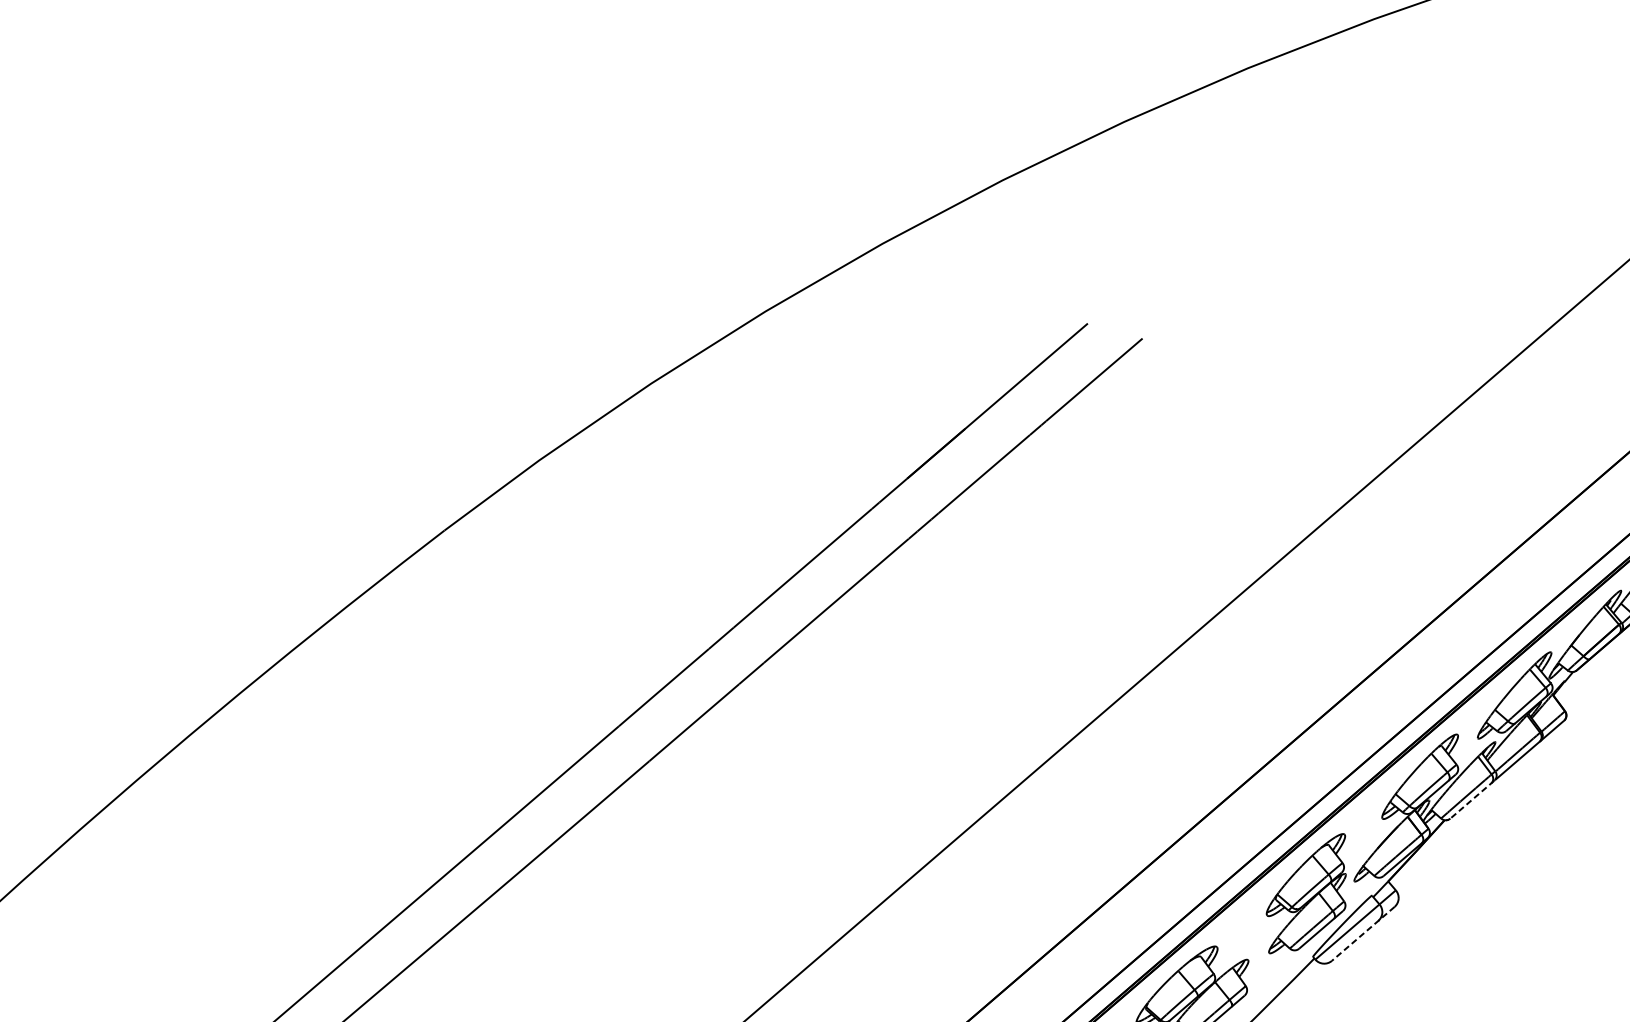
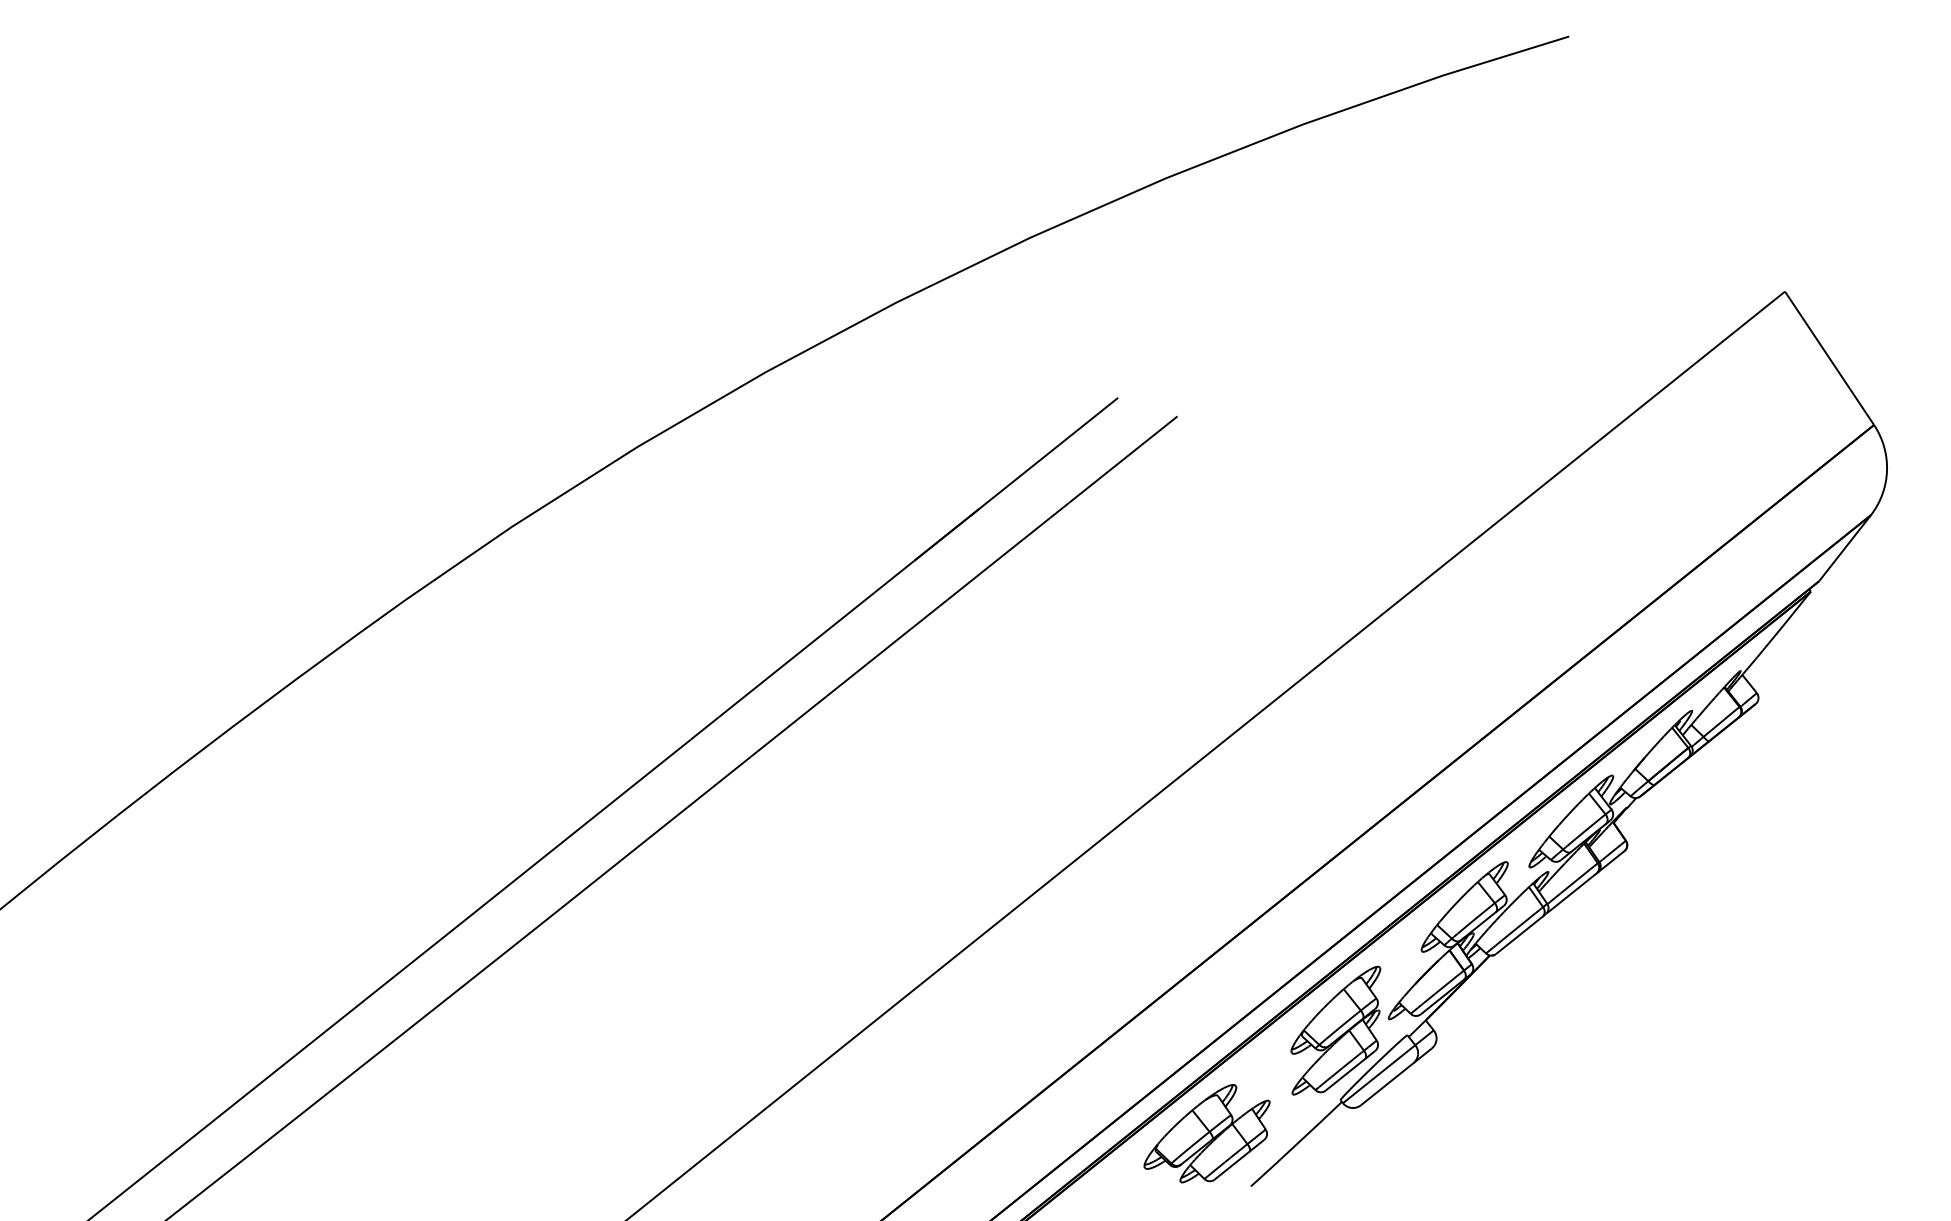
line: (1471, 800) -> (1520, 934), dashed -> solid
line: (1363, 934) -> (1396, 1077), dashed -> solid

